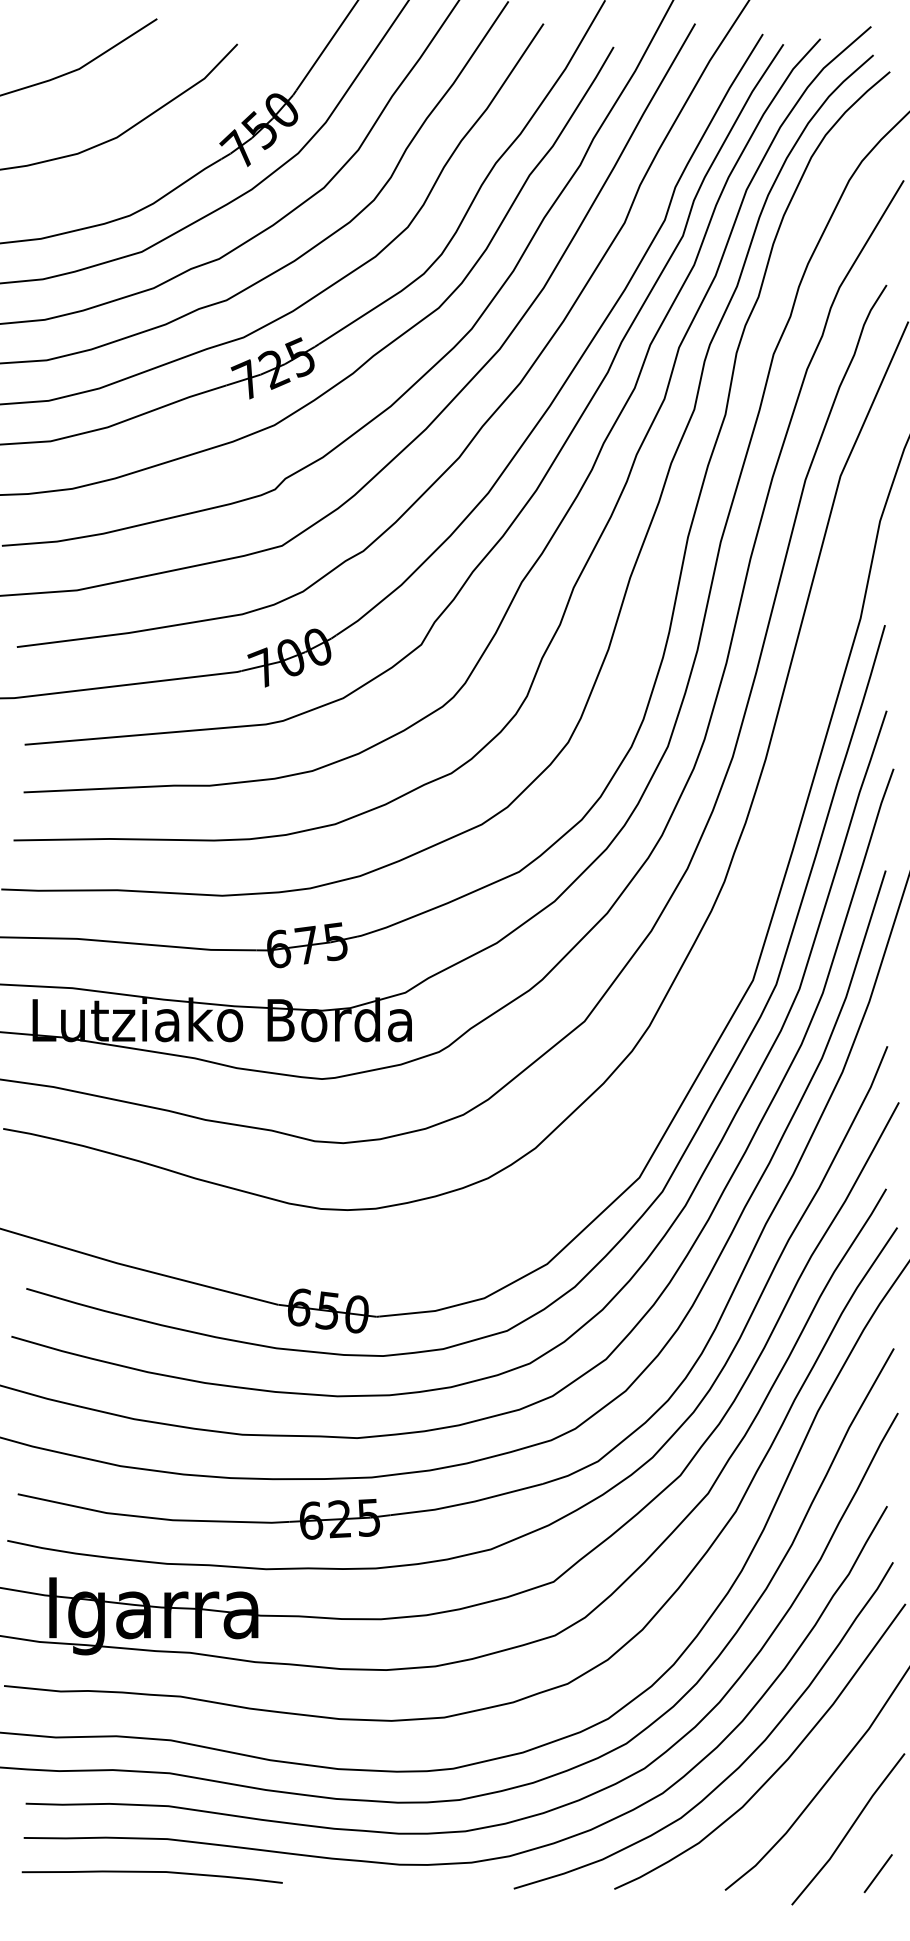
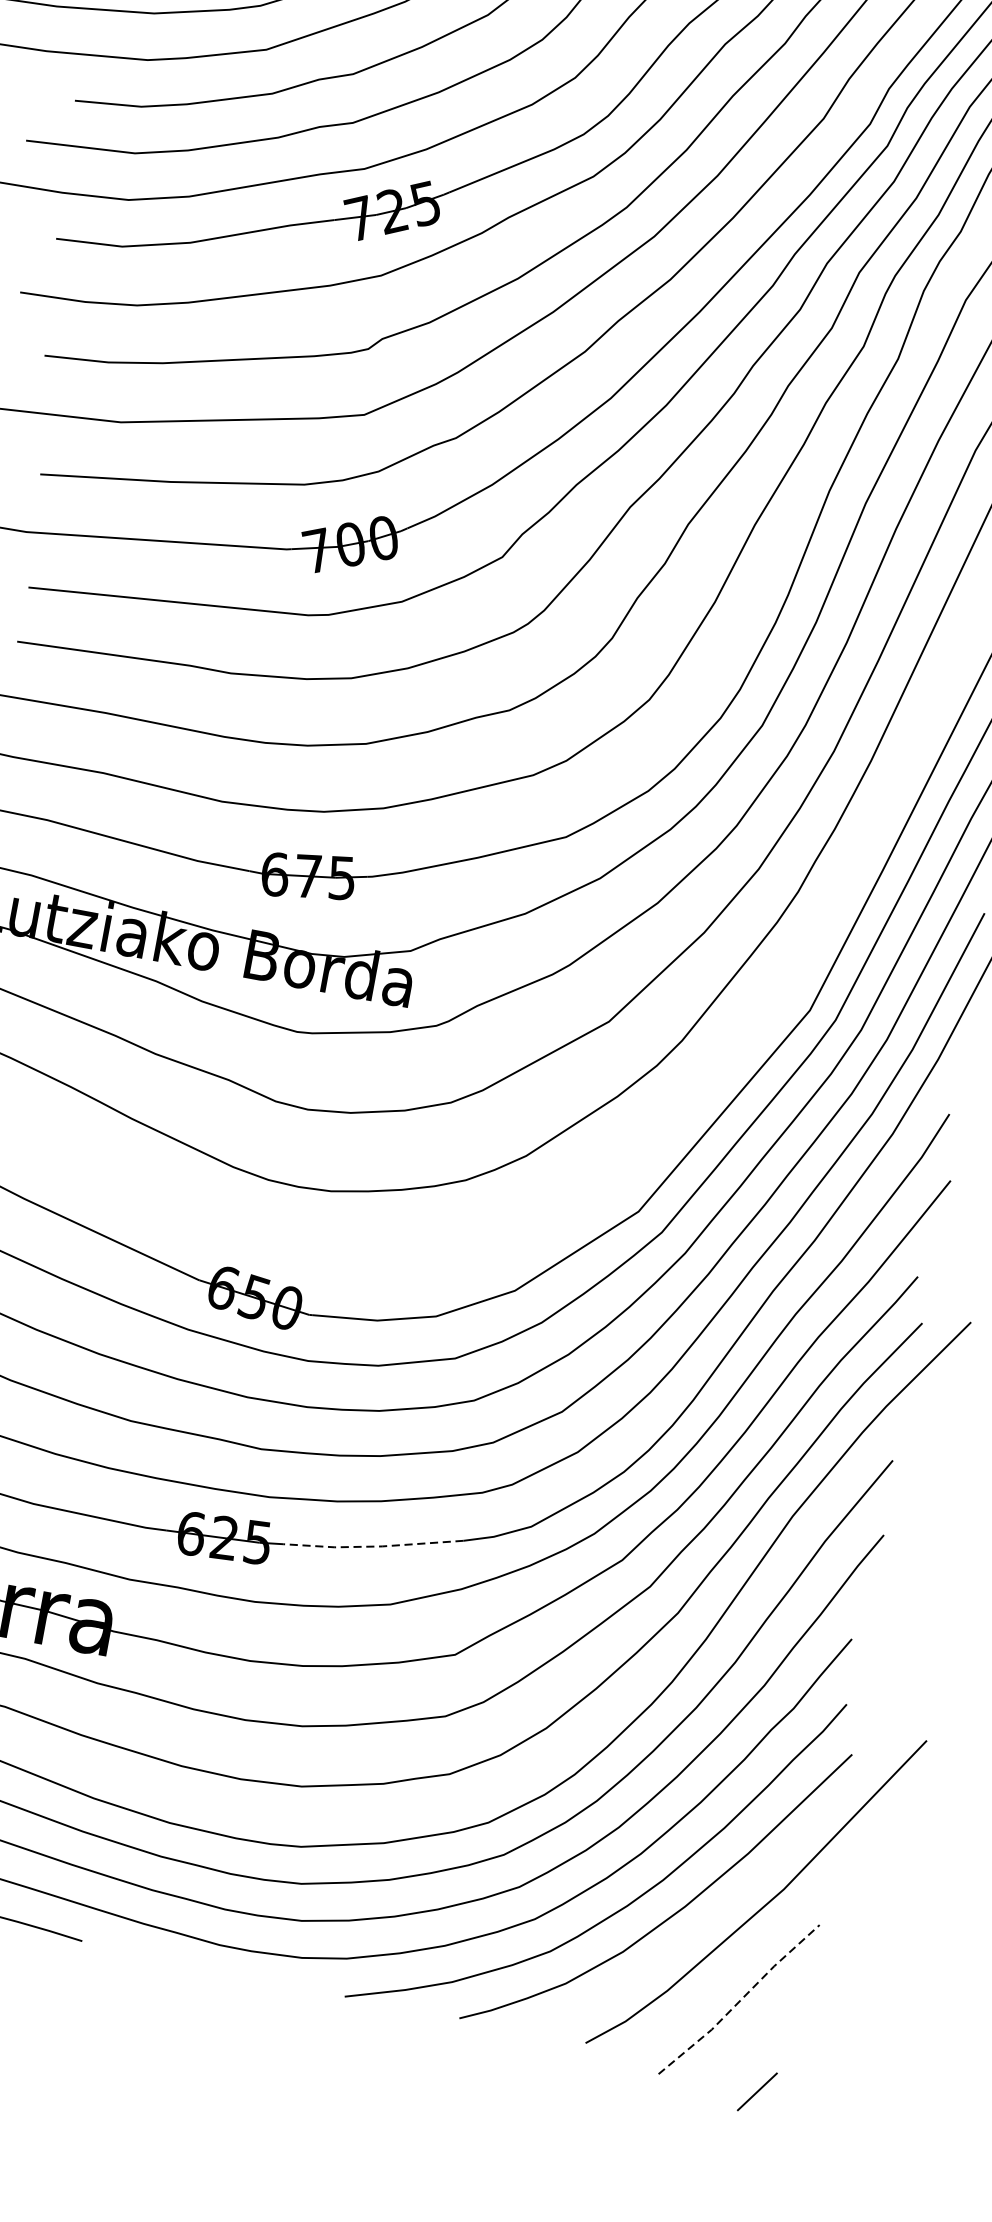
line: (467, 1503) -> (373, 1547), solid -> dashed
line: (849, 1829) -> (740, 2000), solid -> dashed
line: (877, 1873) -> (756, 2091), moved

